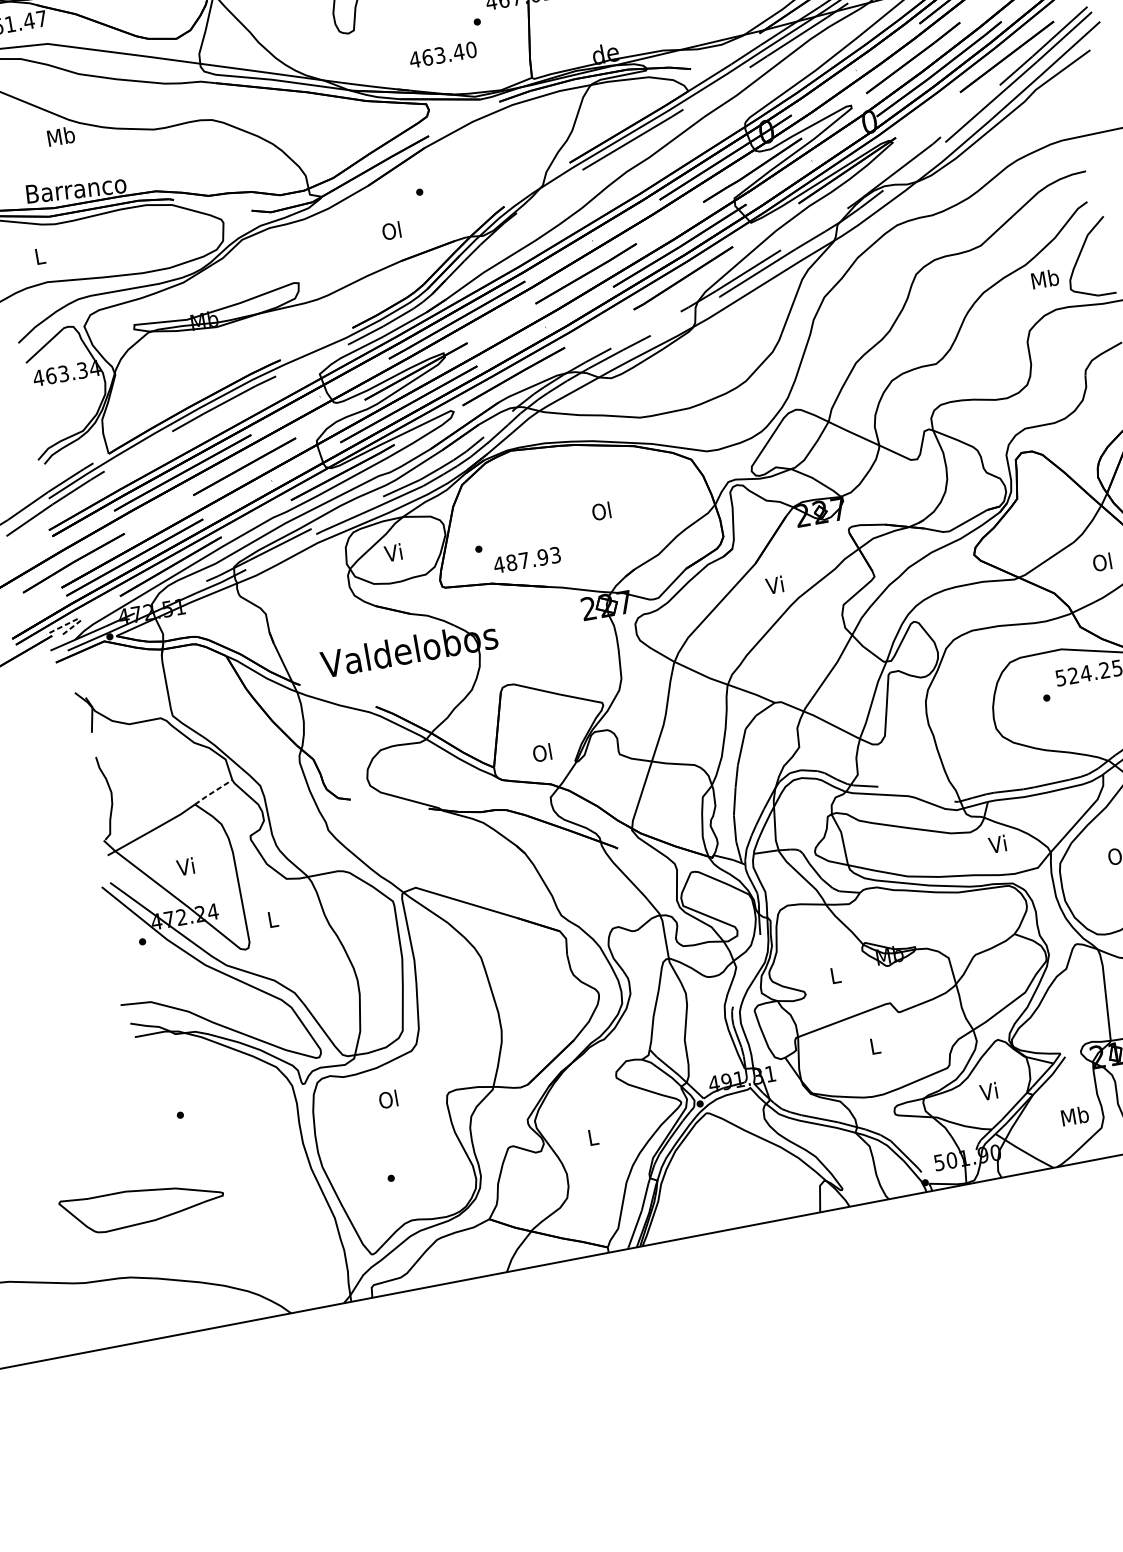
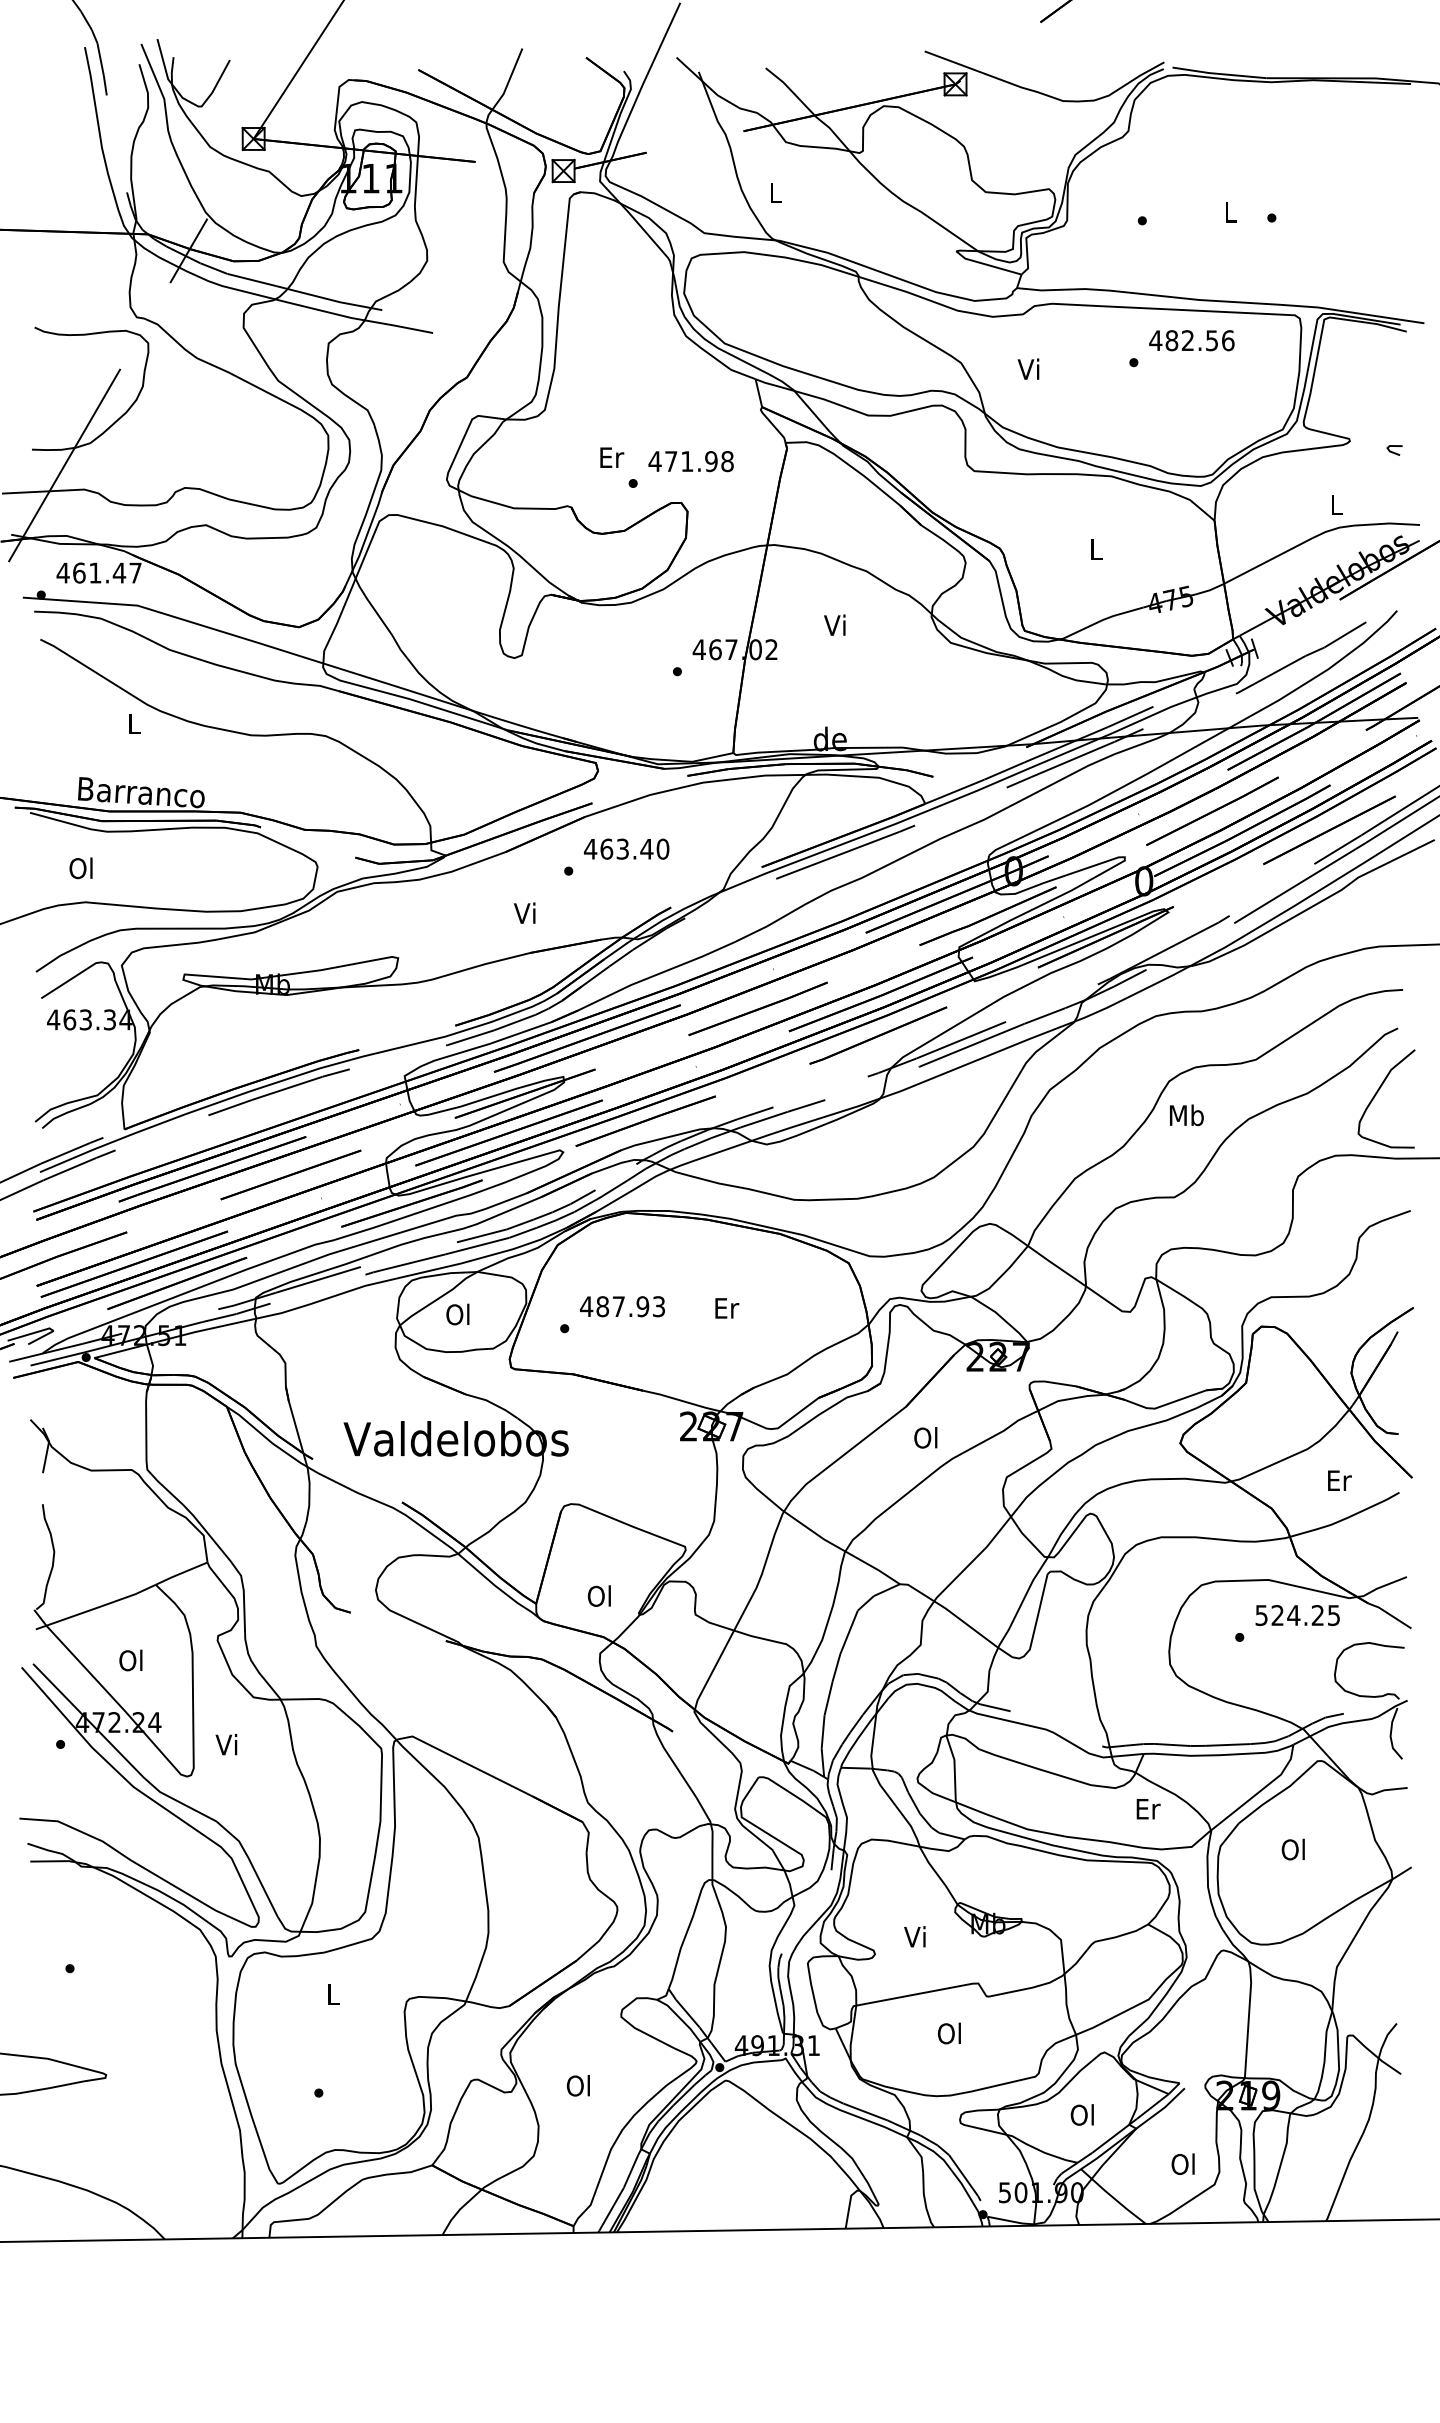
text: (442, 54) -> (626, 848), moved
text: (61, 136) -> (134, 723), Mb -> L
text: (391, 231) -> (524, 913), Ol -> Vi
text: (38, 256) -> (80, 868), L -> Ol
text: (1045, 279) -> (1186, 1115), moved
text: (602, 510) -> (726, 1307), Ol -> Er
text: (393, 552) -> (457, 1314), Vi -> Ol
text: (527, 559) -> (622, 1306), moved
text: (1102, 562) -> (1338, 1480), Ol -> Er
text: (774, 585) -> (925, 1437), Vi -> Ol
line: (74, 620) -> (45, 1329), dashed -> solid
line: (213, 792) -> (181, 1573), dashed -> solid
text: (998, 843) -> (1147, 1808), Vi -> Er
text: (185, 866) -> (130, 1660), Vi -> Ol
text: (271, 919) -> (226, 1744), L -> Vi
text: (834, 975) -> (914, 1936), L -> Vi
text: (873, 1046) -> (948, 2033), L -> Ol
text: (988, 1091) -> (1081, 2114), Vi -> Ol
text: (387, 1099) -> (331, 1994), Ol -> L
text: (1075, 1116) -> (1184, 2164), Mb -> Ol
text: (591, 1137) -> (577, 2085), L -> Ol

